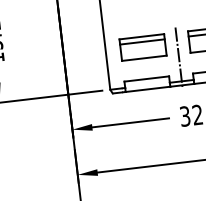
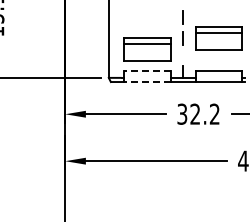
line: (176, 41) -> (182, 24), moved
part: (143, 47) -> (147, 49), moved
line: (145, 79) -> (146, 71), solid -> dashed
line: (147, 89) -> (146, 82), solid -> dashed

